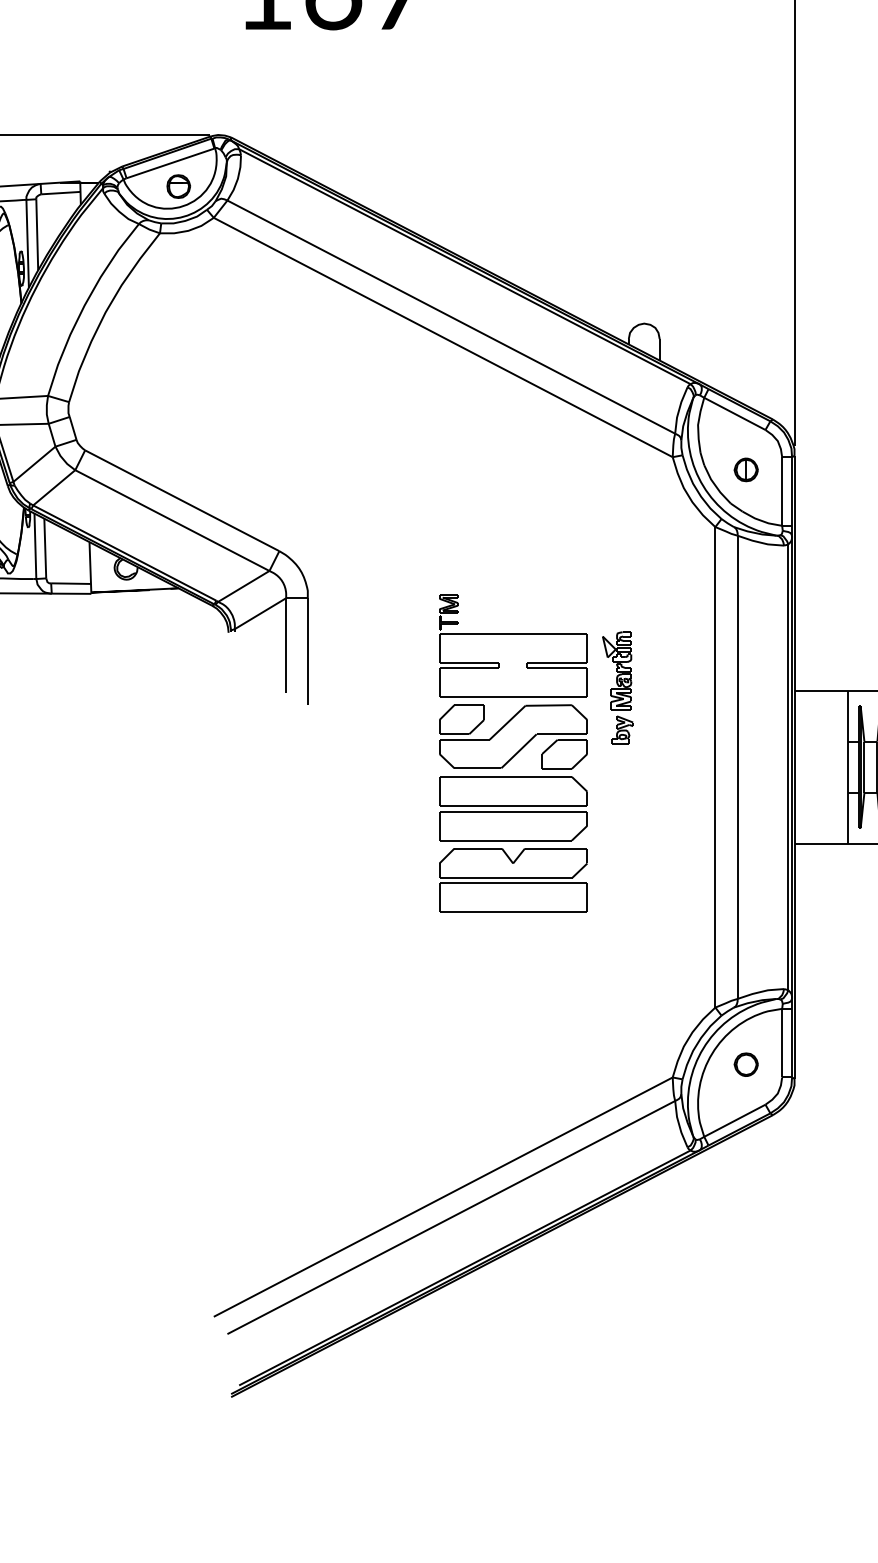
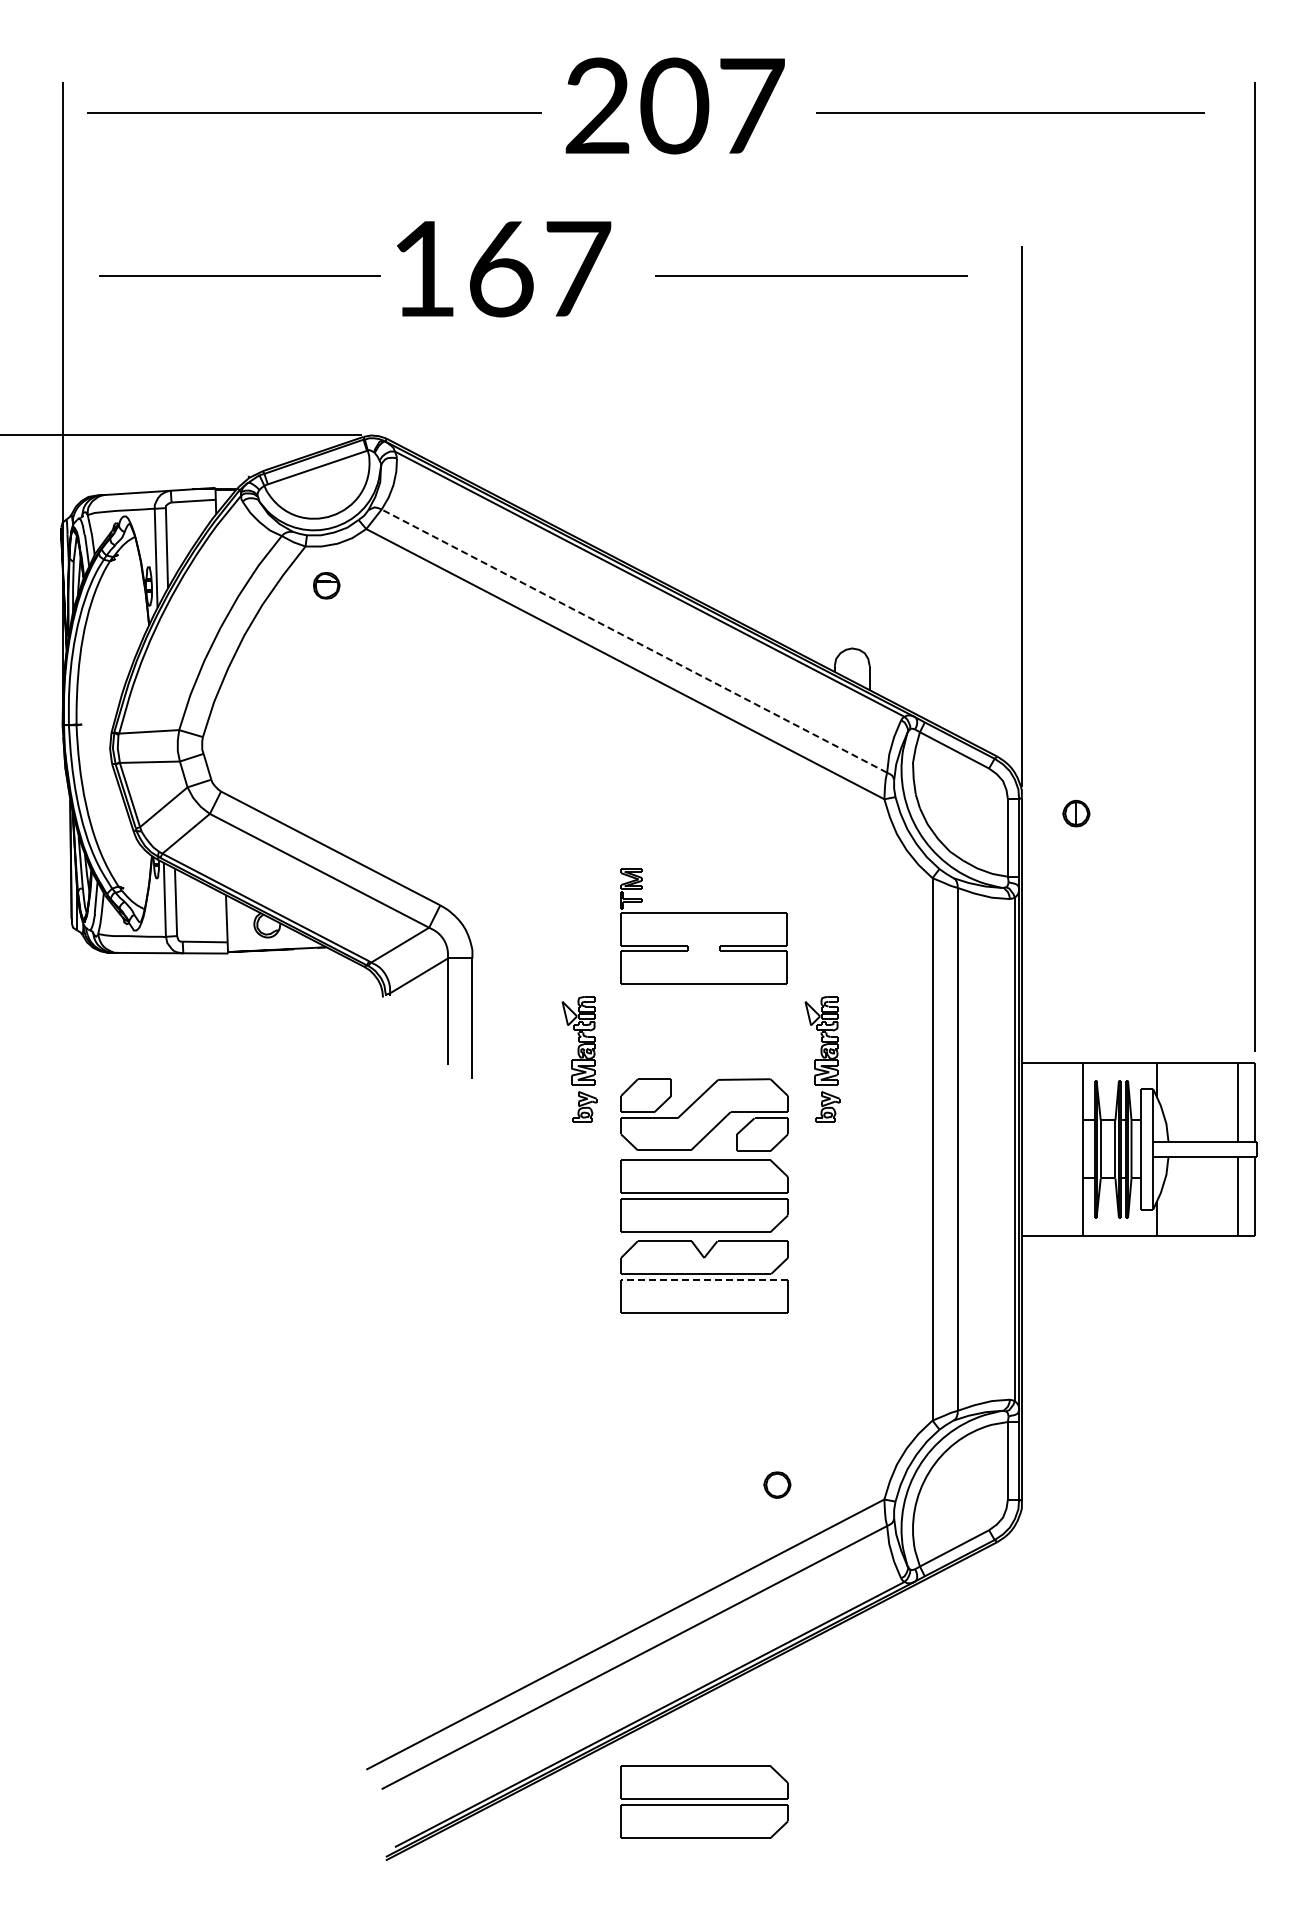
part: (178, 186) -> (326, 585), moved
line: (451, 317) -> (634, 641), solid -> dashed
part: (746, 469) -> (1076, 813), moved
part: (512, 646) -> (703, 926), moved
part: (402, 687) -> (579, 1059), added
line: (513, 883) -> (704, 1280), solid -> dashed
part: (746, 1064) -> (777, 1484), moved
part: (513, 1344) -> (704, 1801), added

